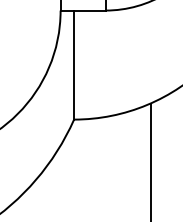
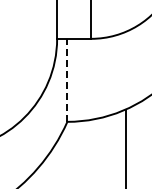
line: (74, 63) -> (67, 79), solid -> dashed

